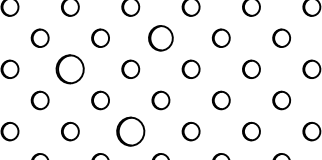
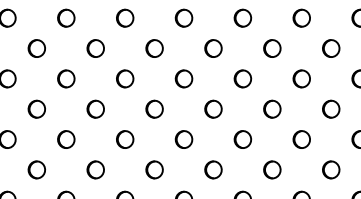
part: (160, 38) -> (213, 48), size x0.71
part: (70, 68) -> (125, 78), size x0.62
part: (130, 131) -> (183, 139), size x0.62

